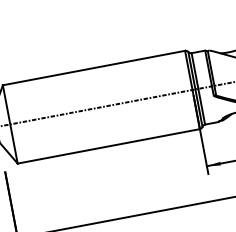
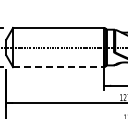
line: (108, 147) -> (58, 67), solid -> dashed

